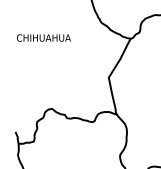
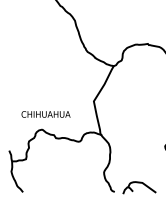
text: (43, 38) -> (45, 114), moved

